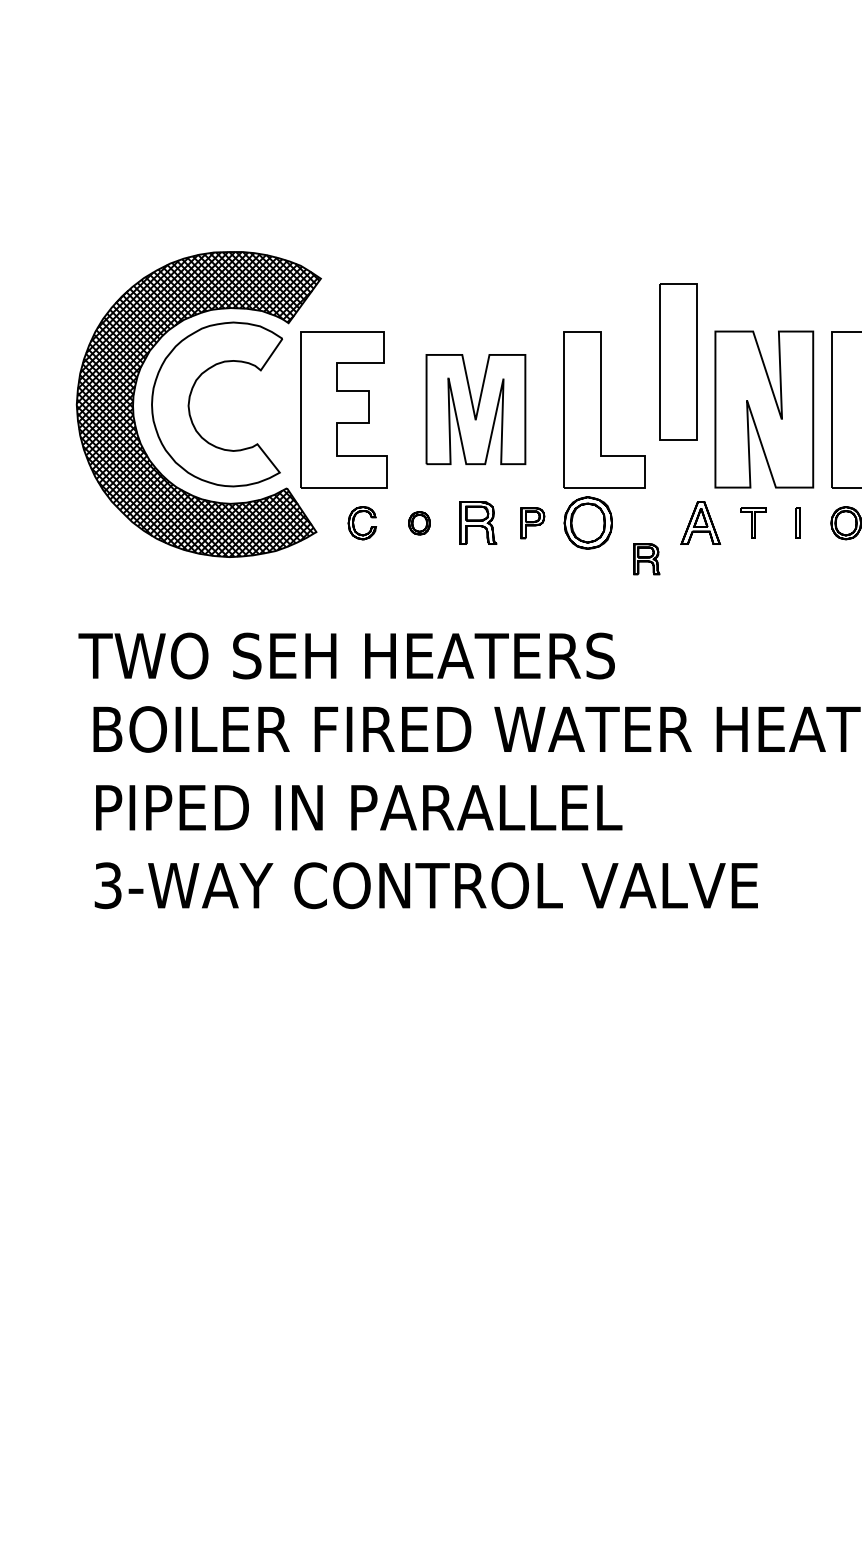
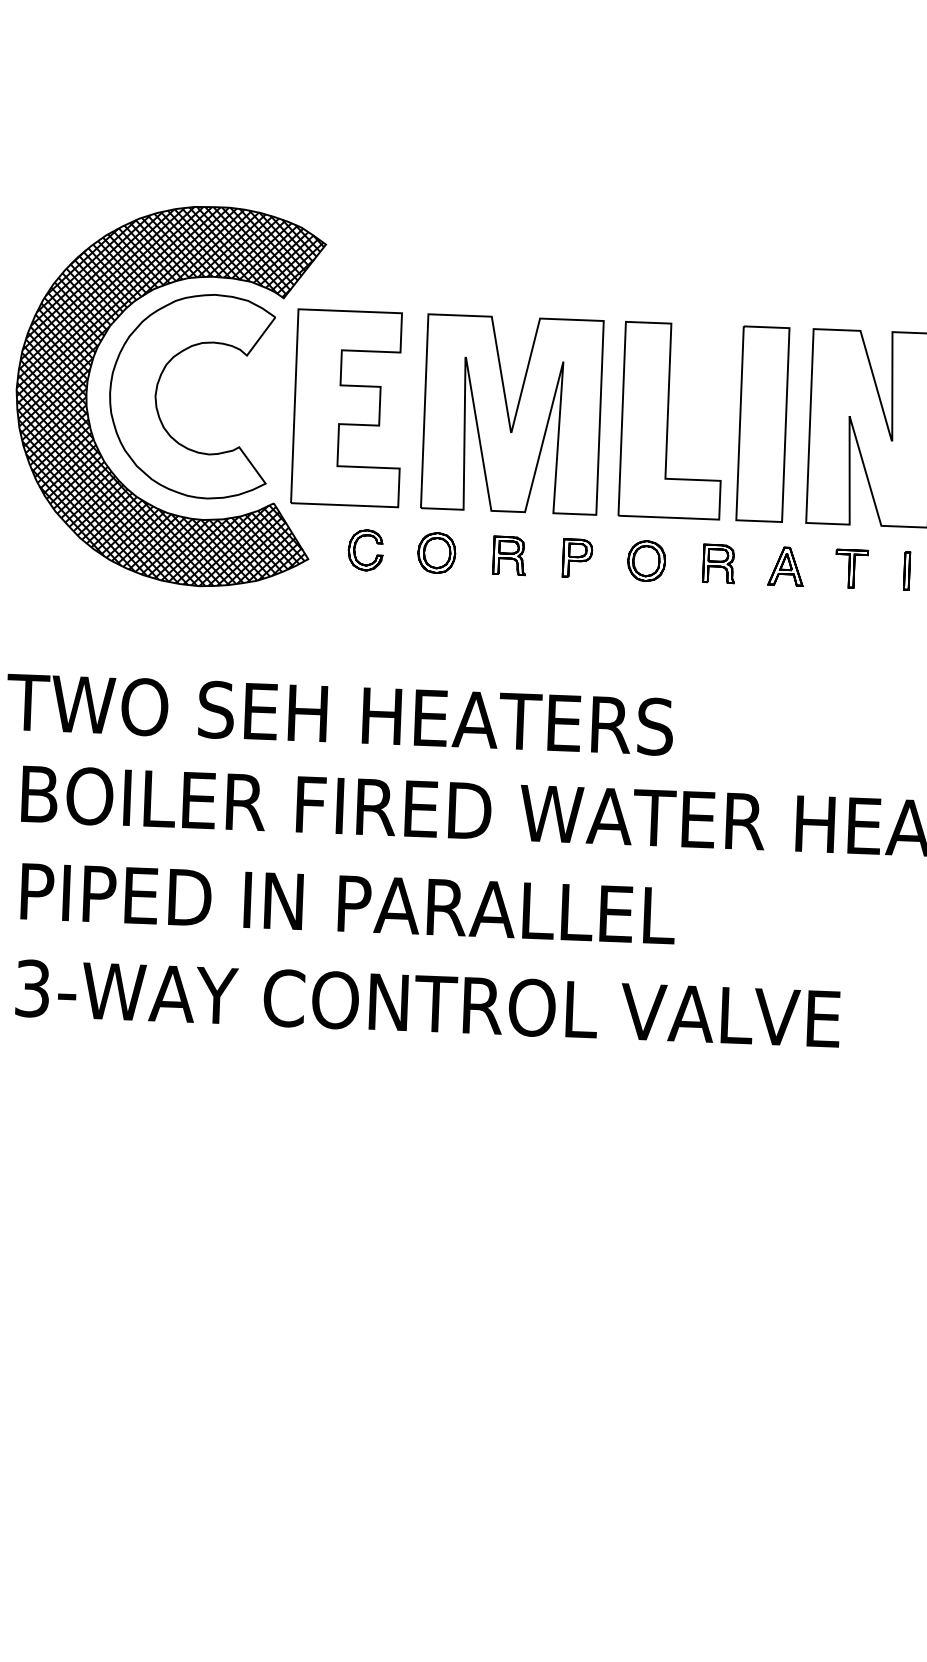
part: (678, 361) -> (762, 424), moved
part: (475, 409) -> (511, 414), size x1.43
part: (419, 523) -> (436, 553), size x1.43
part: (477, 523) -> (508, 556), size x0.71
part: (588, 523) -> (646, 561), size x0.62
part: (700, 523) -> (785, 566), size x0.71
part: (646, 559) -> (718, 564), moved

